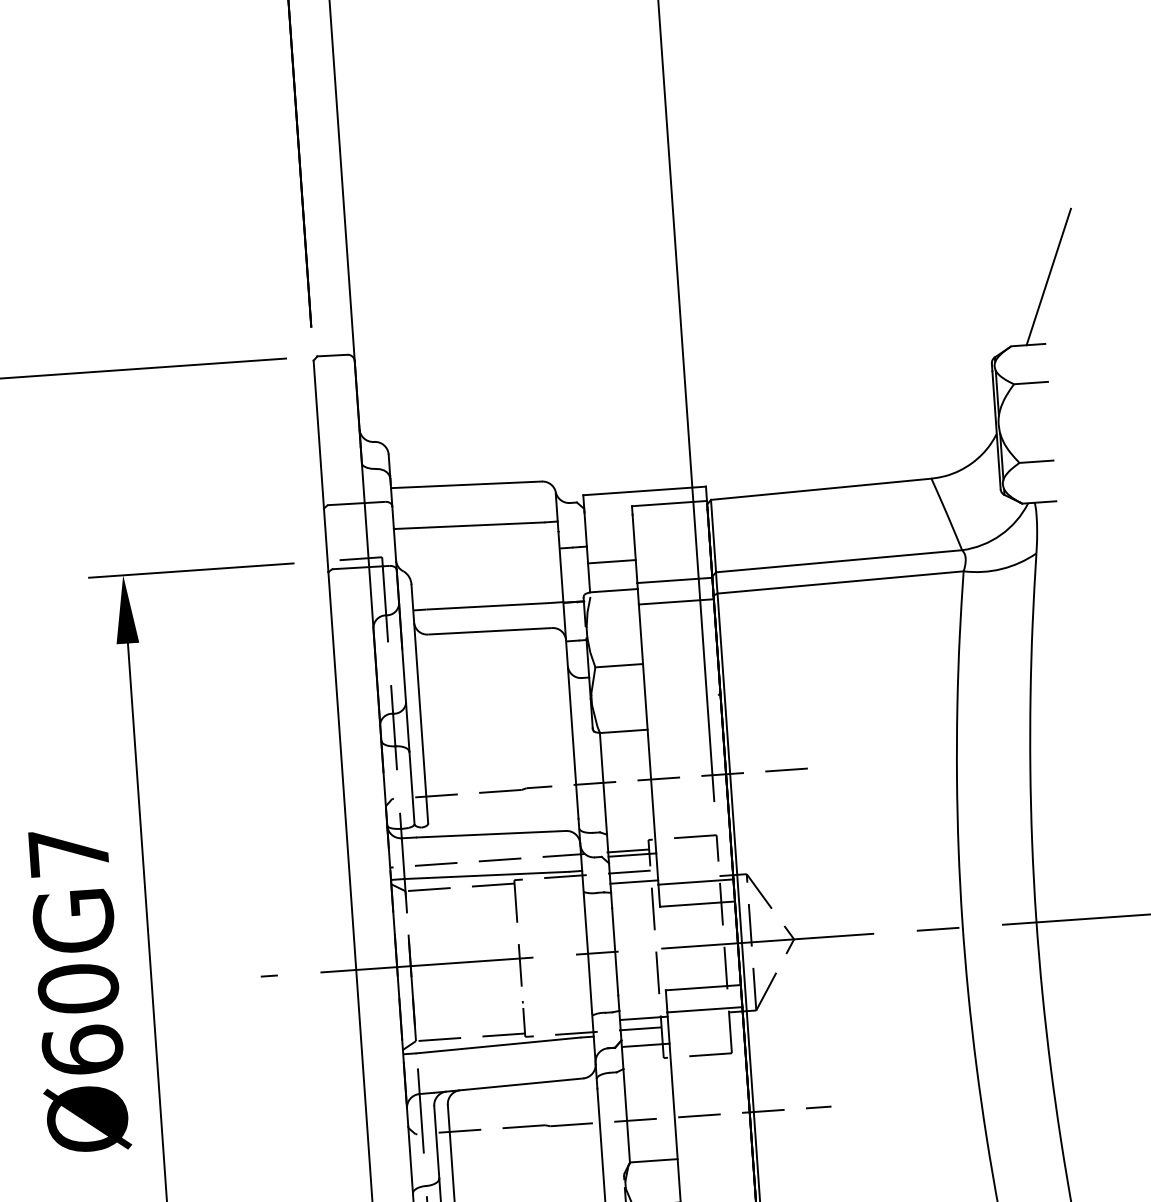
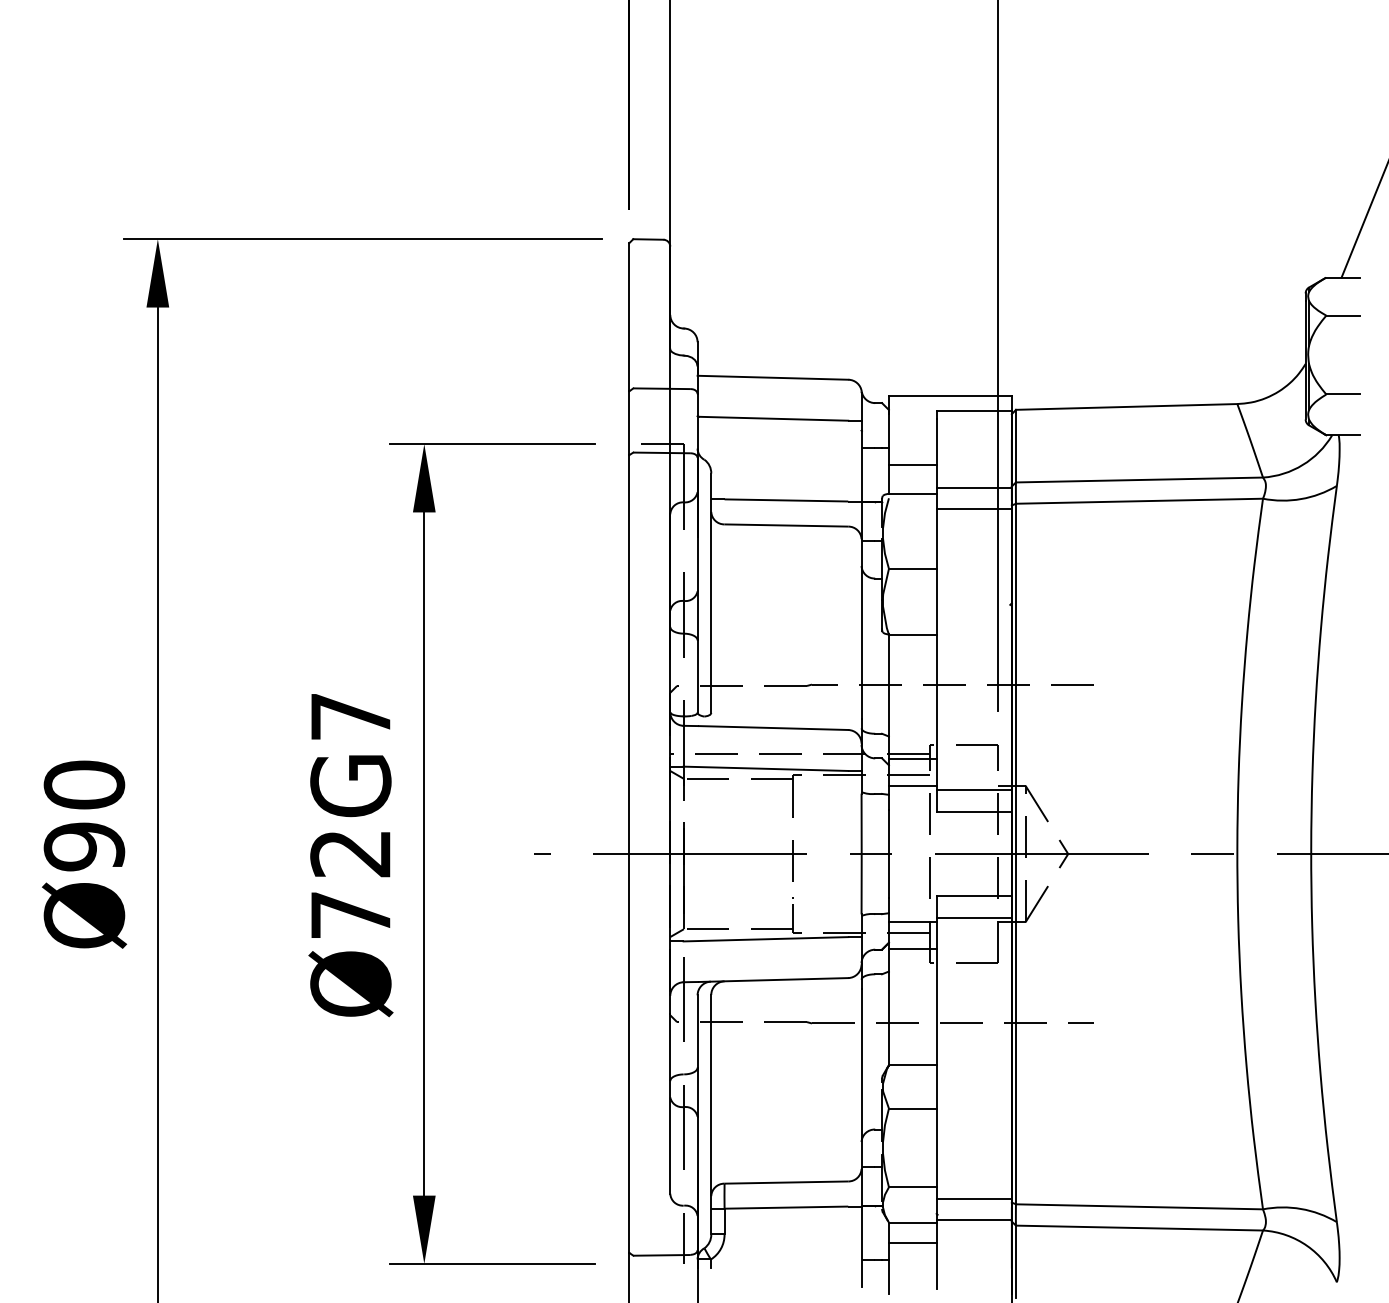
text: (80, 1019) -> (350, 884), Ø60G7 -> Ø72G7

